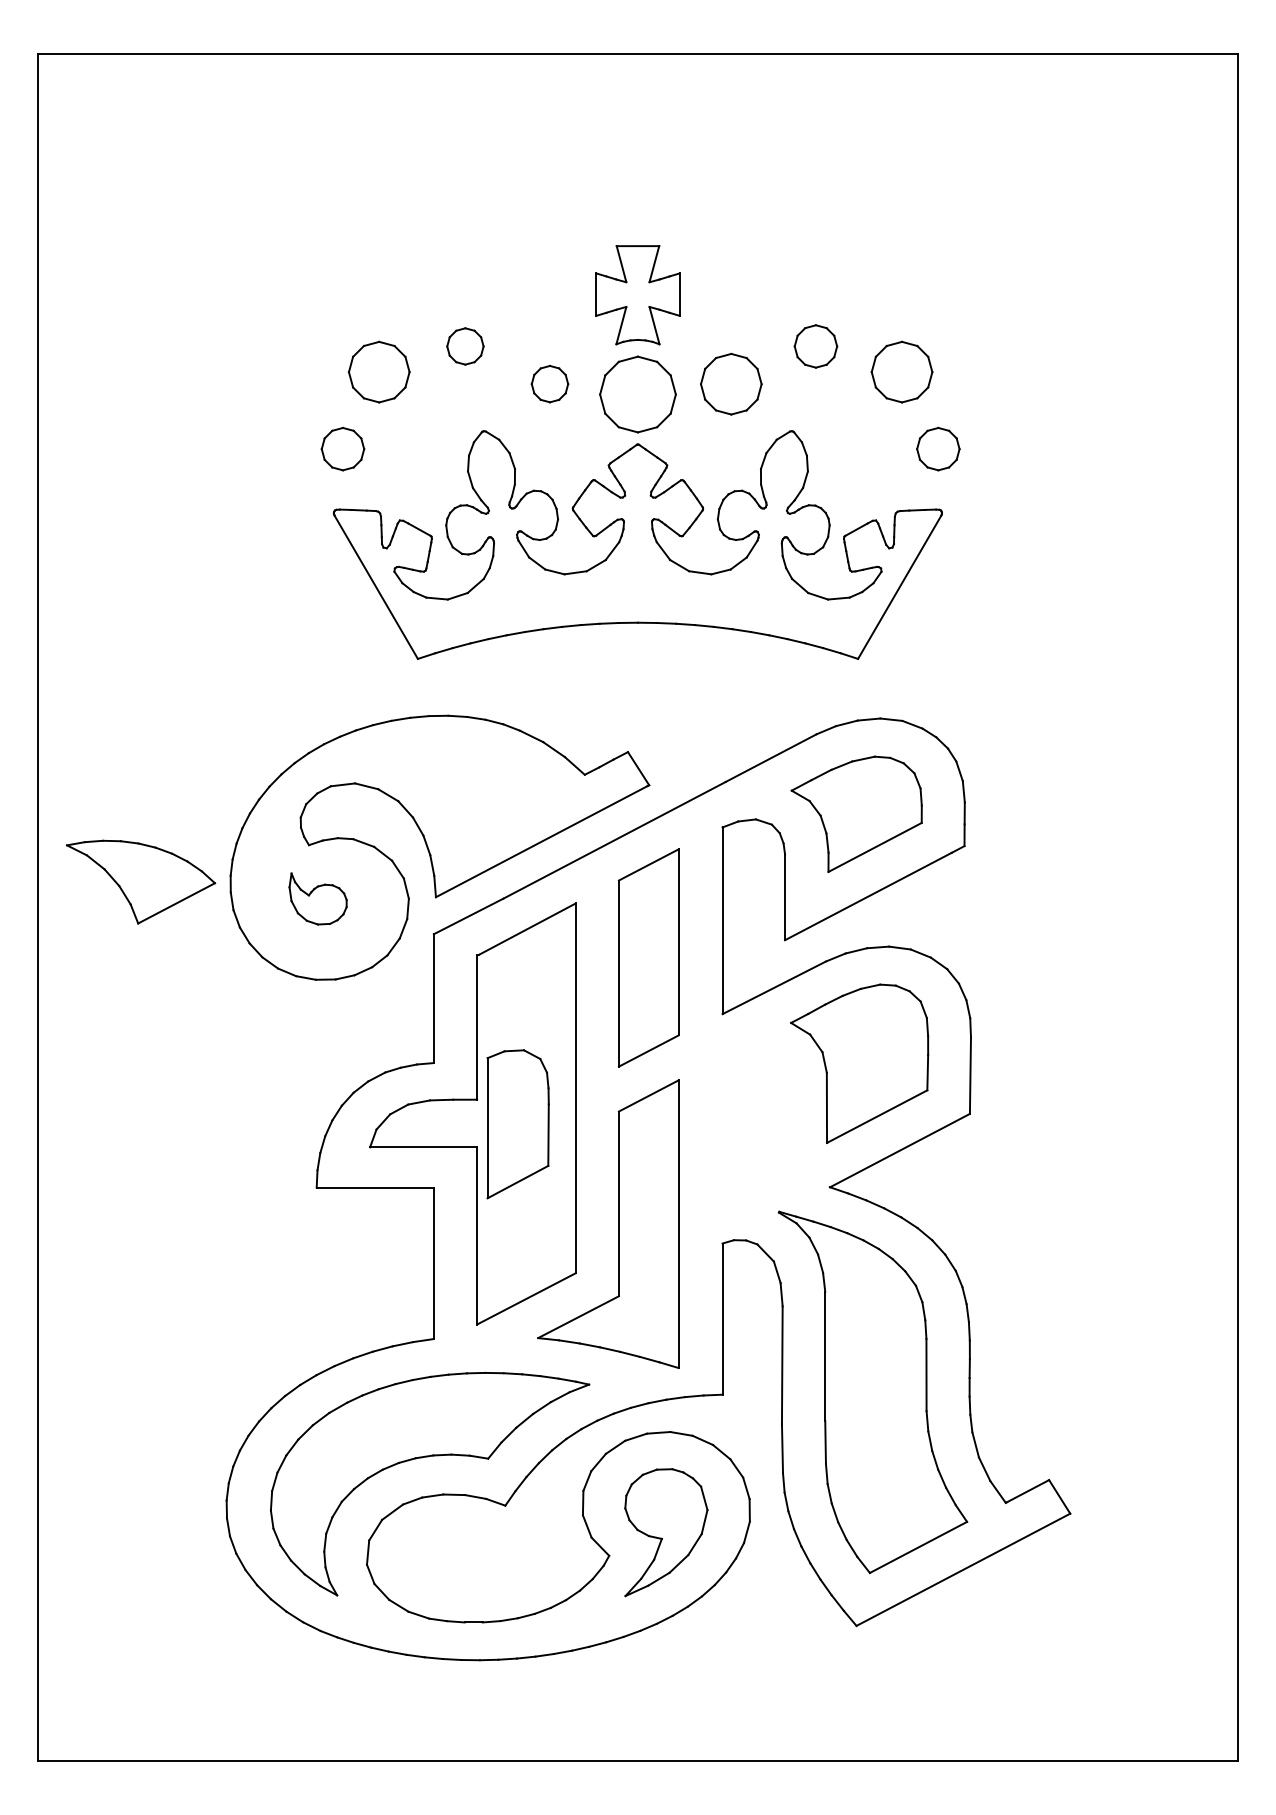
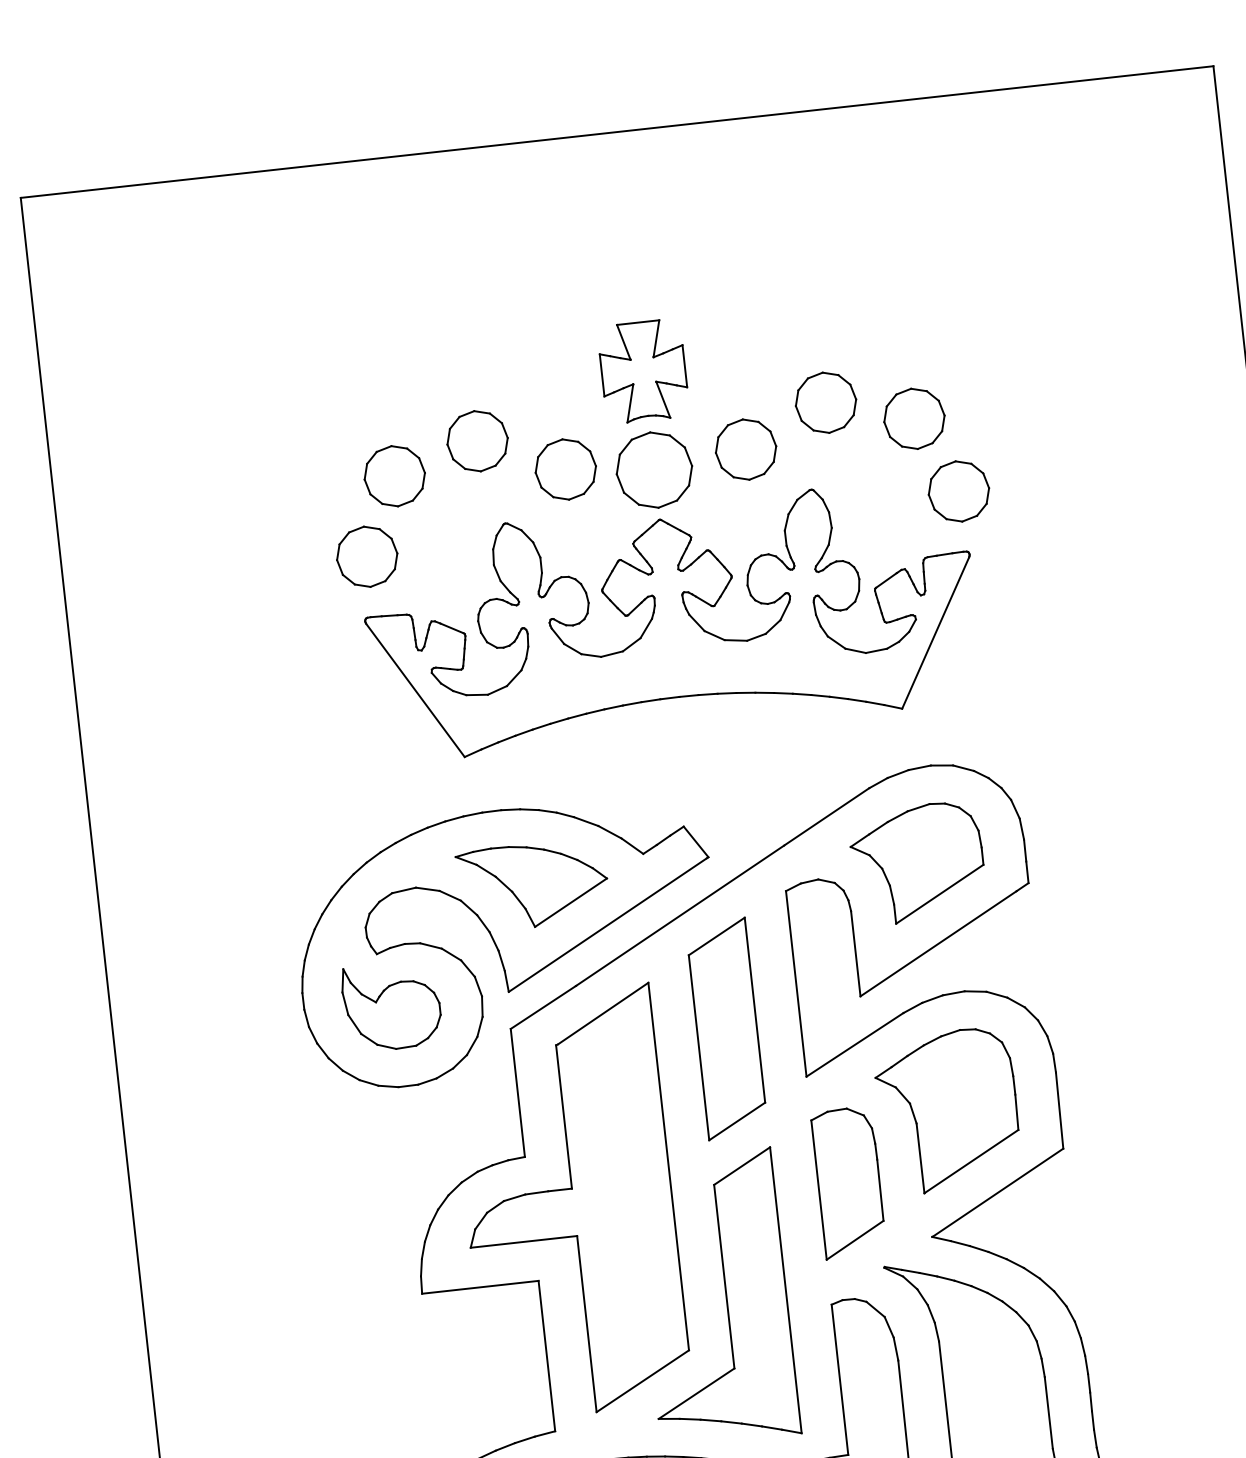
part: (465, 346) -> (477, 441), size x1.67
part: (815, 346) -> (825, 402), size x1.43
part: (549, 383) -> (565, 468), size x1.67
part: (342, 448) -> (366, 556), size x1.43
part: (938, 448) -> (959, 490), size x1.43
part: (141, 881) -> (533, 884), moved
part: (317, 898) -> (391, 1006), size x1.67
part: (517, 1124) -> (848, 1183), moved

